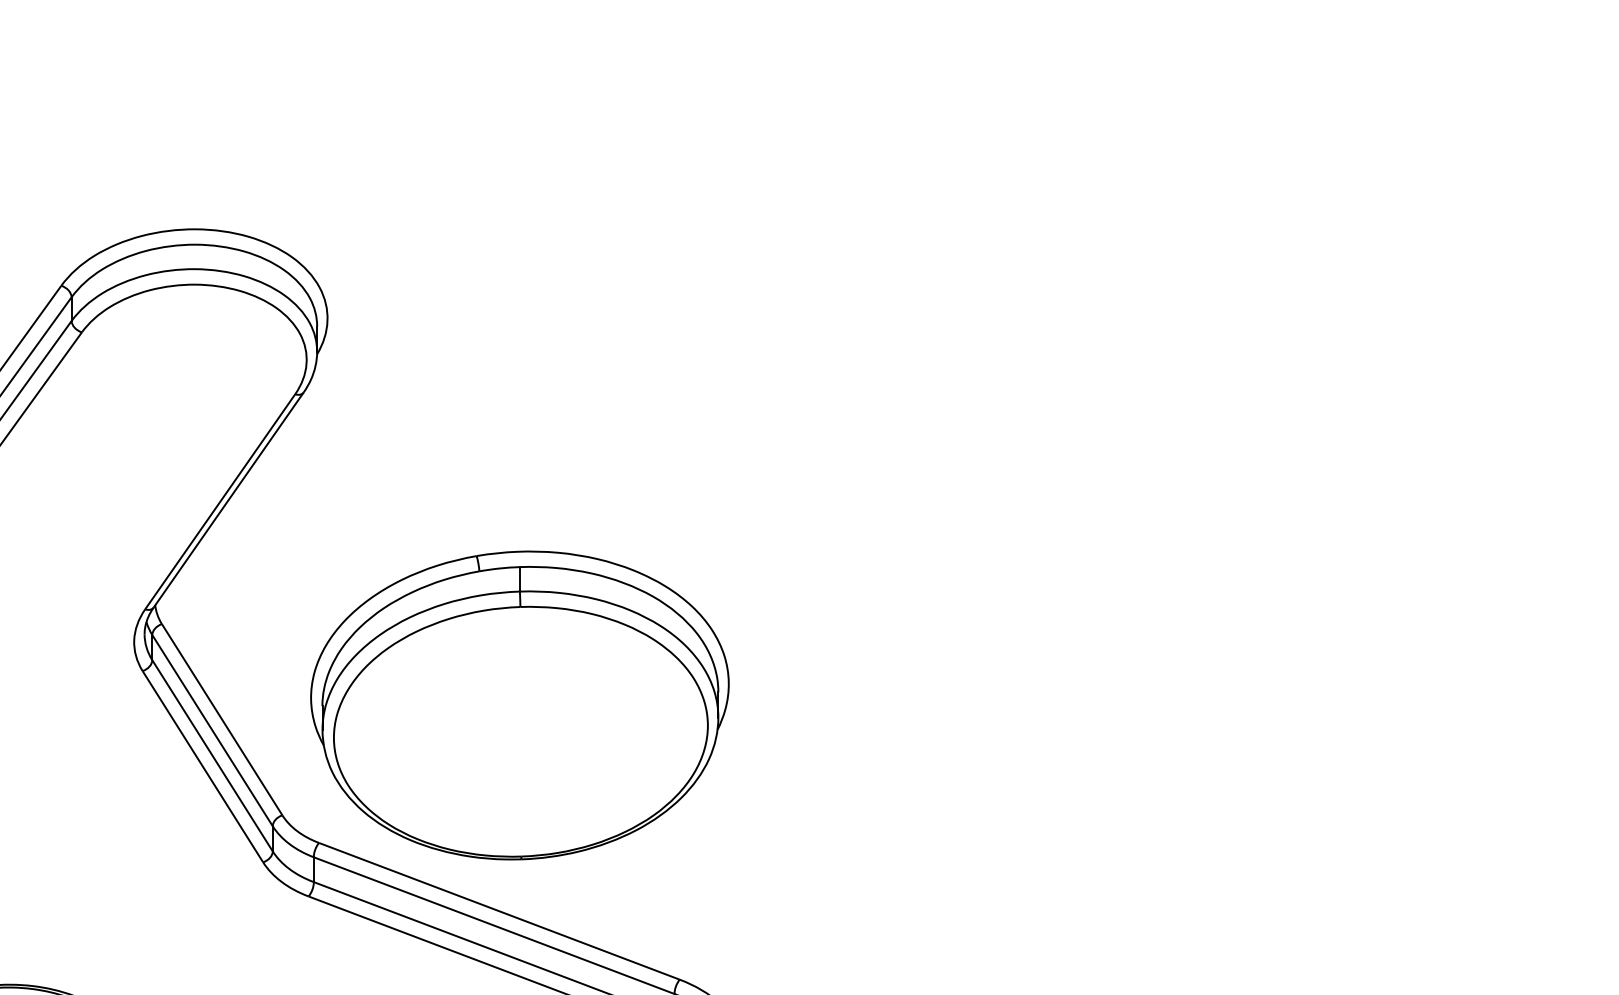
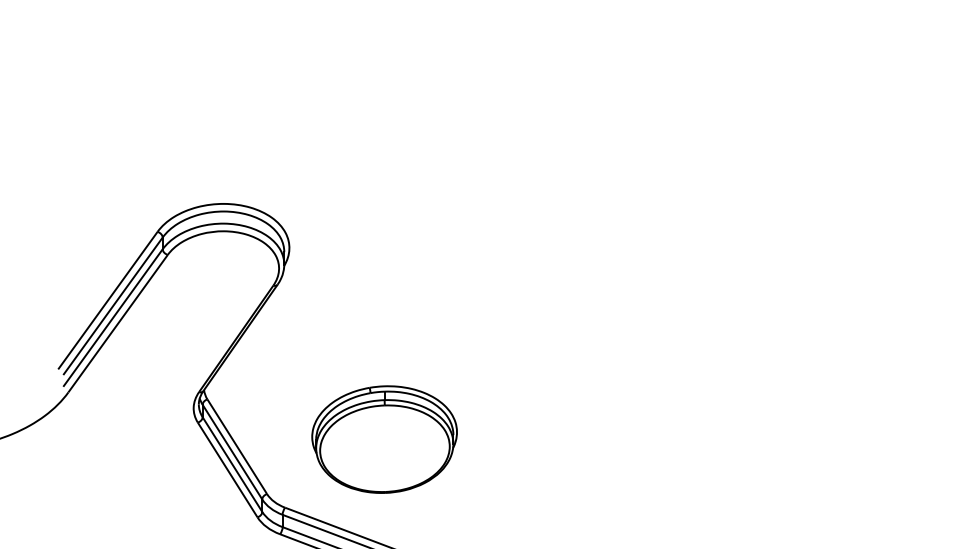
part: (519, 705) -> (384, 439), size x0.7

